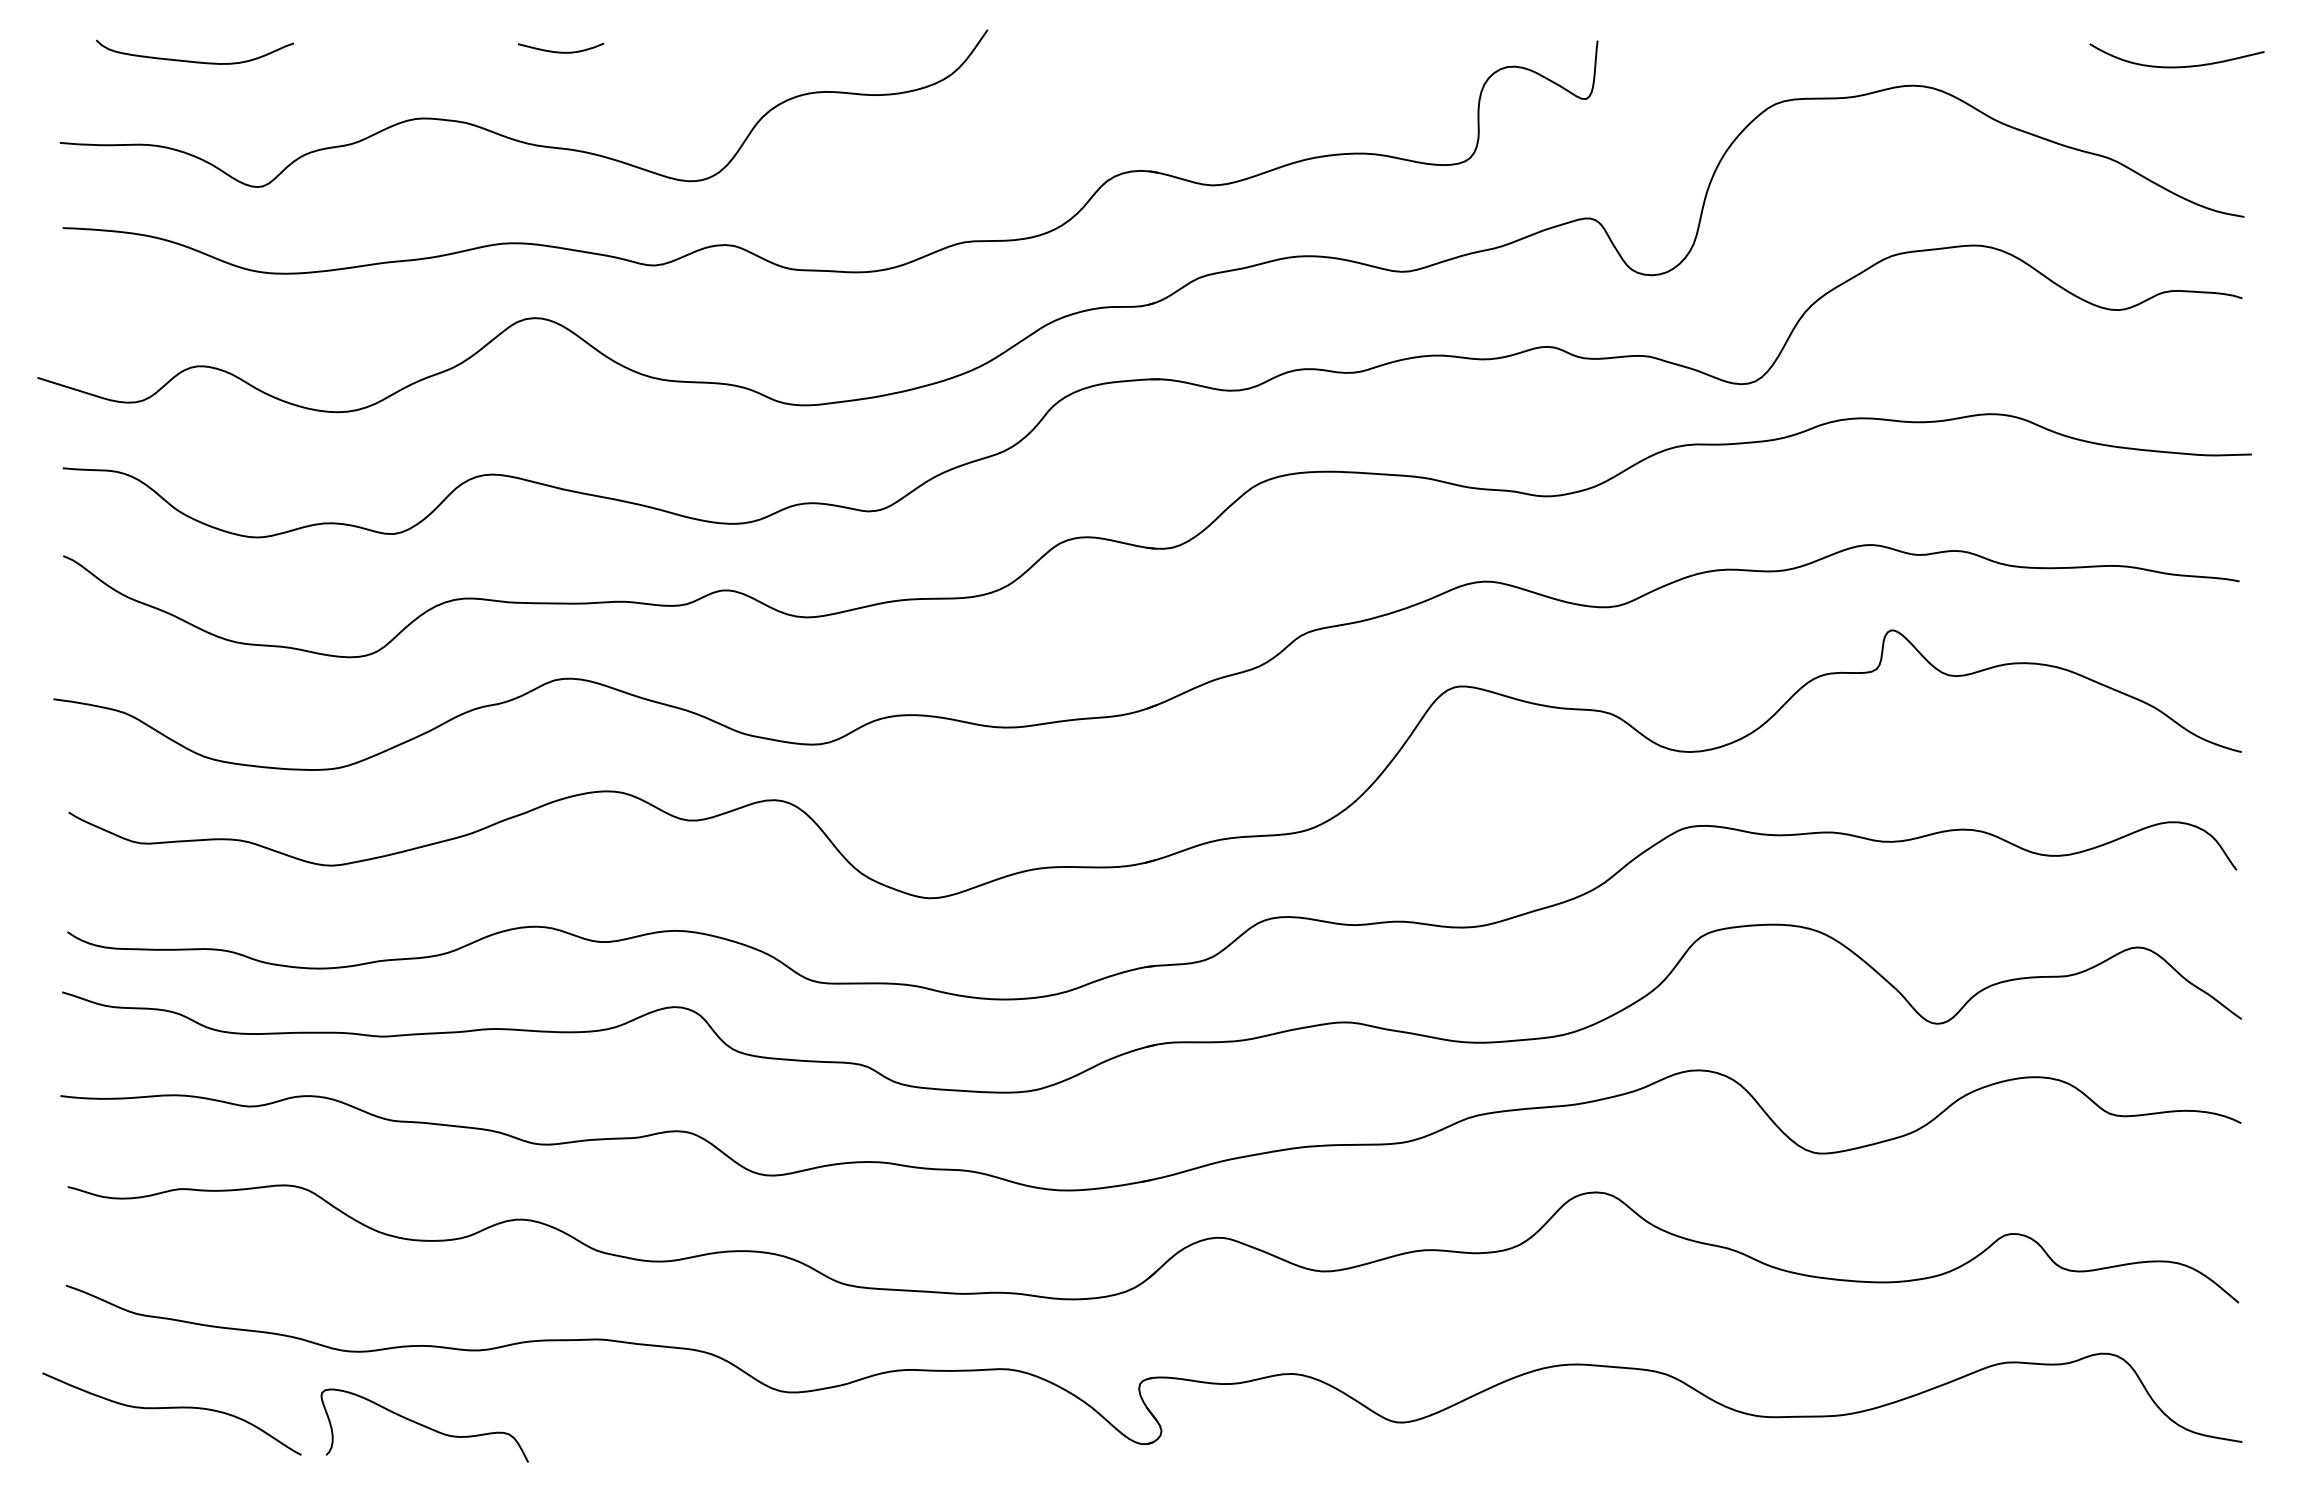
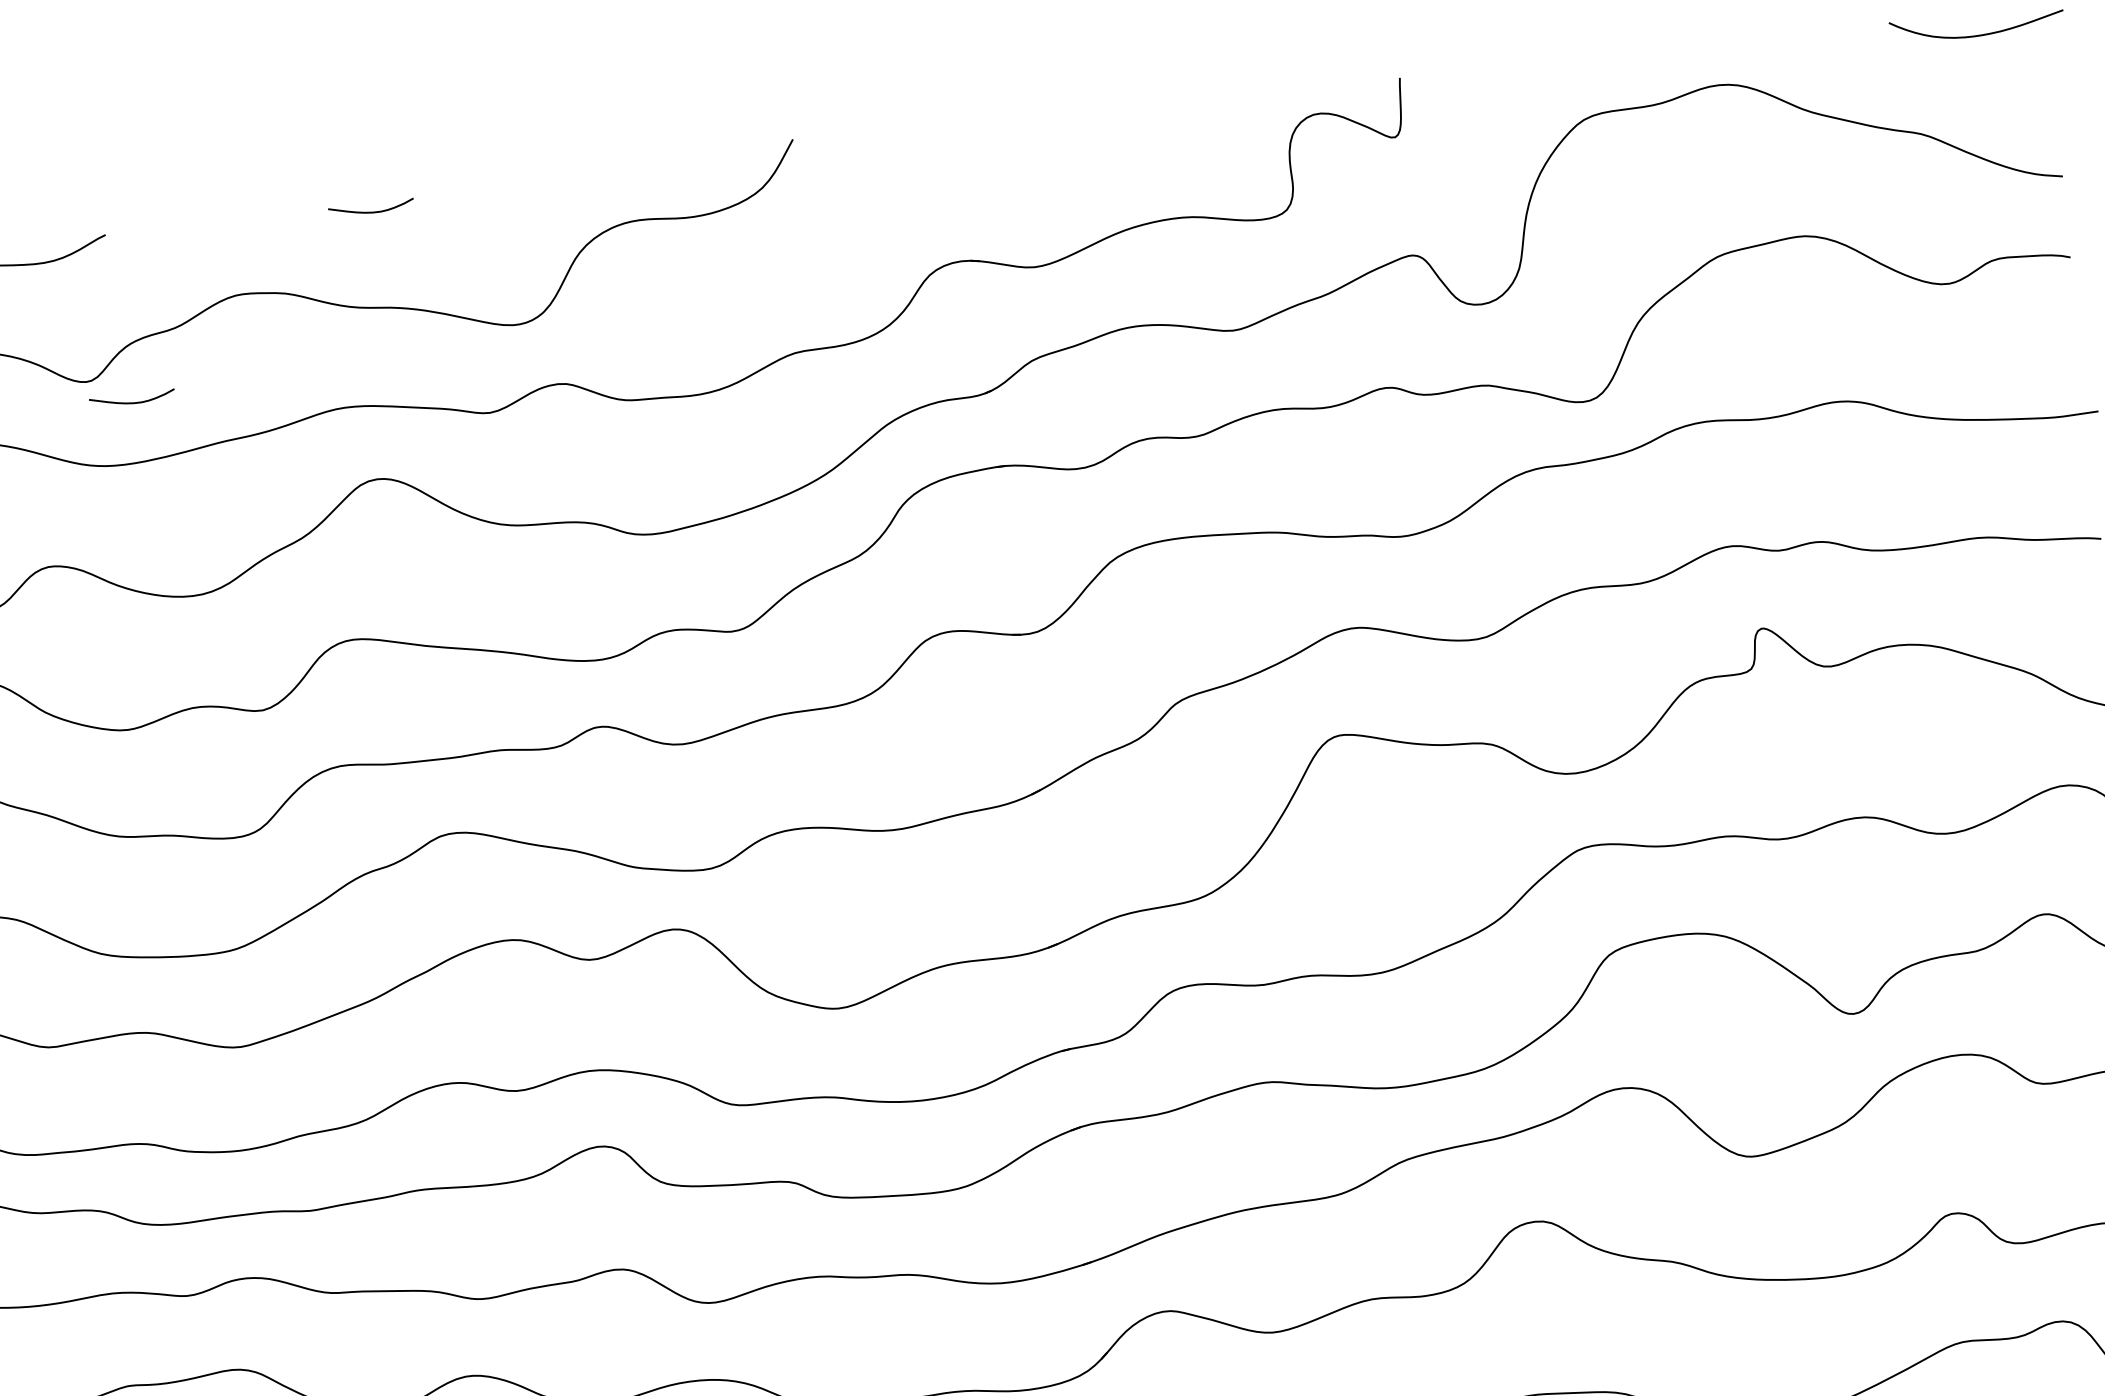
curve: (300, 212) -> (132, 402), added

